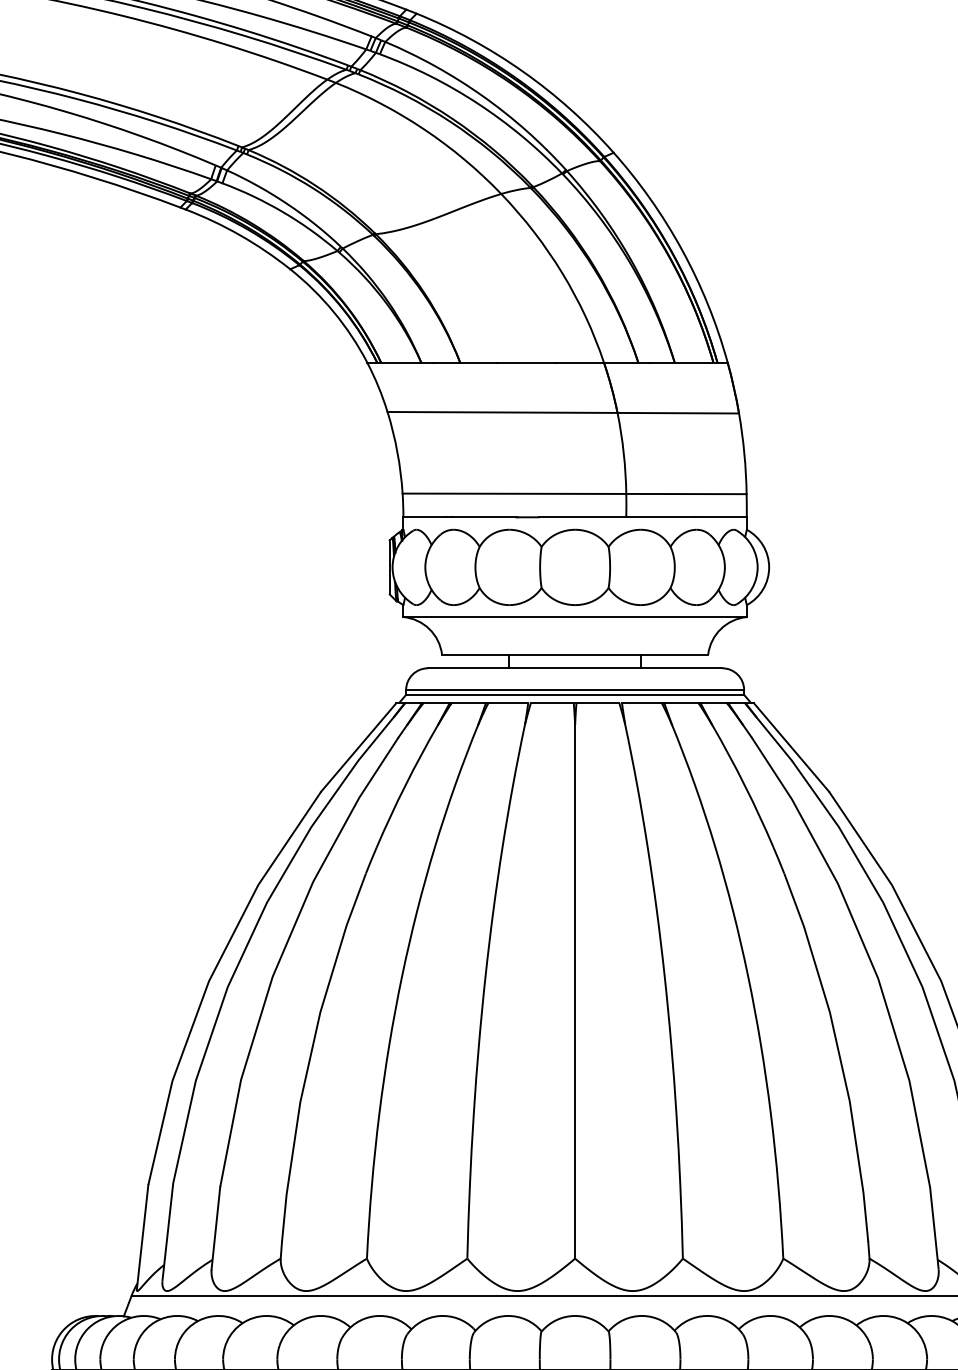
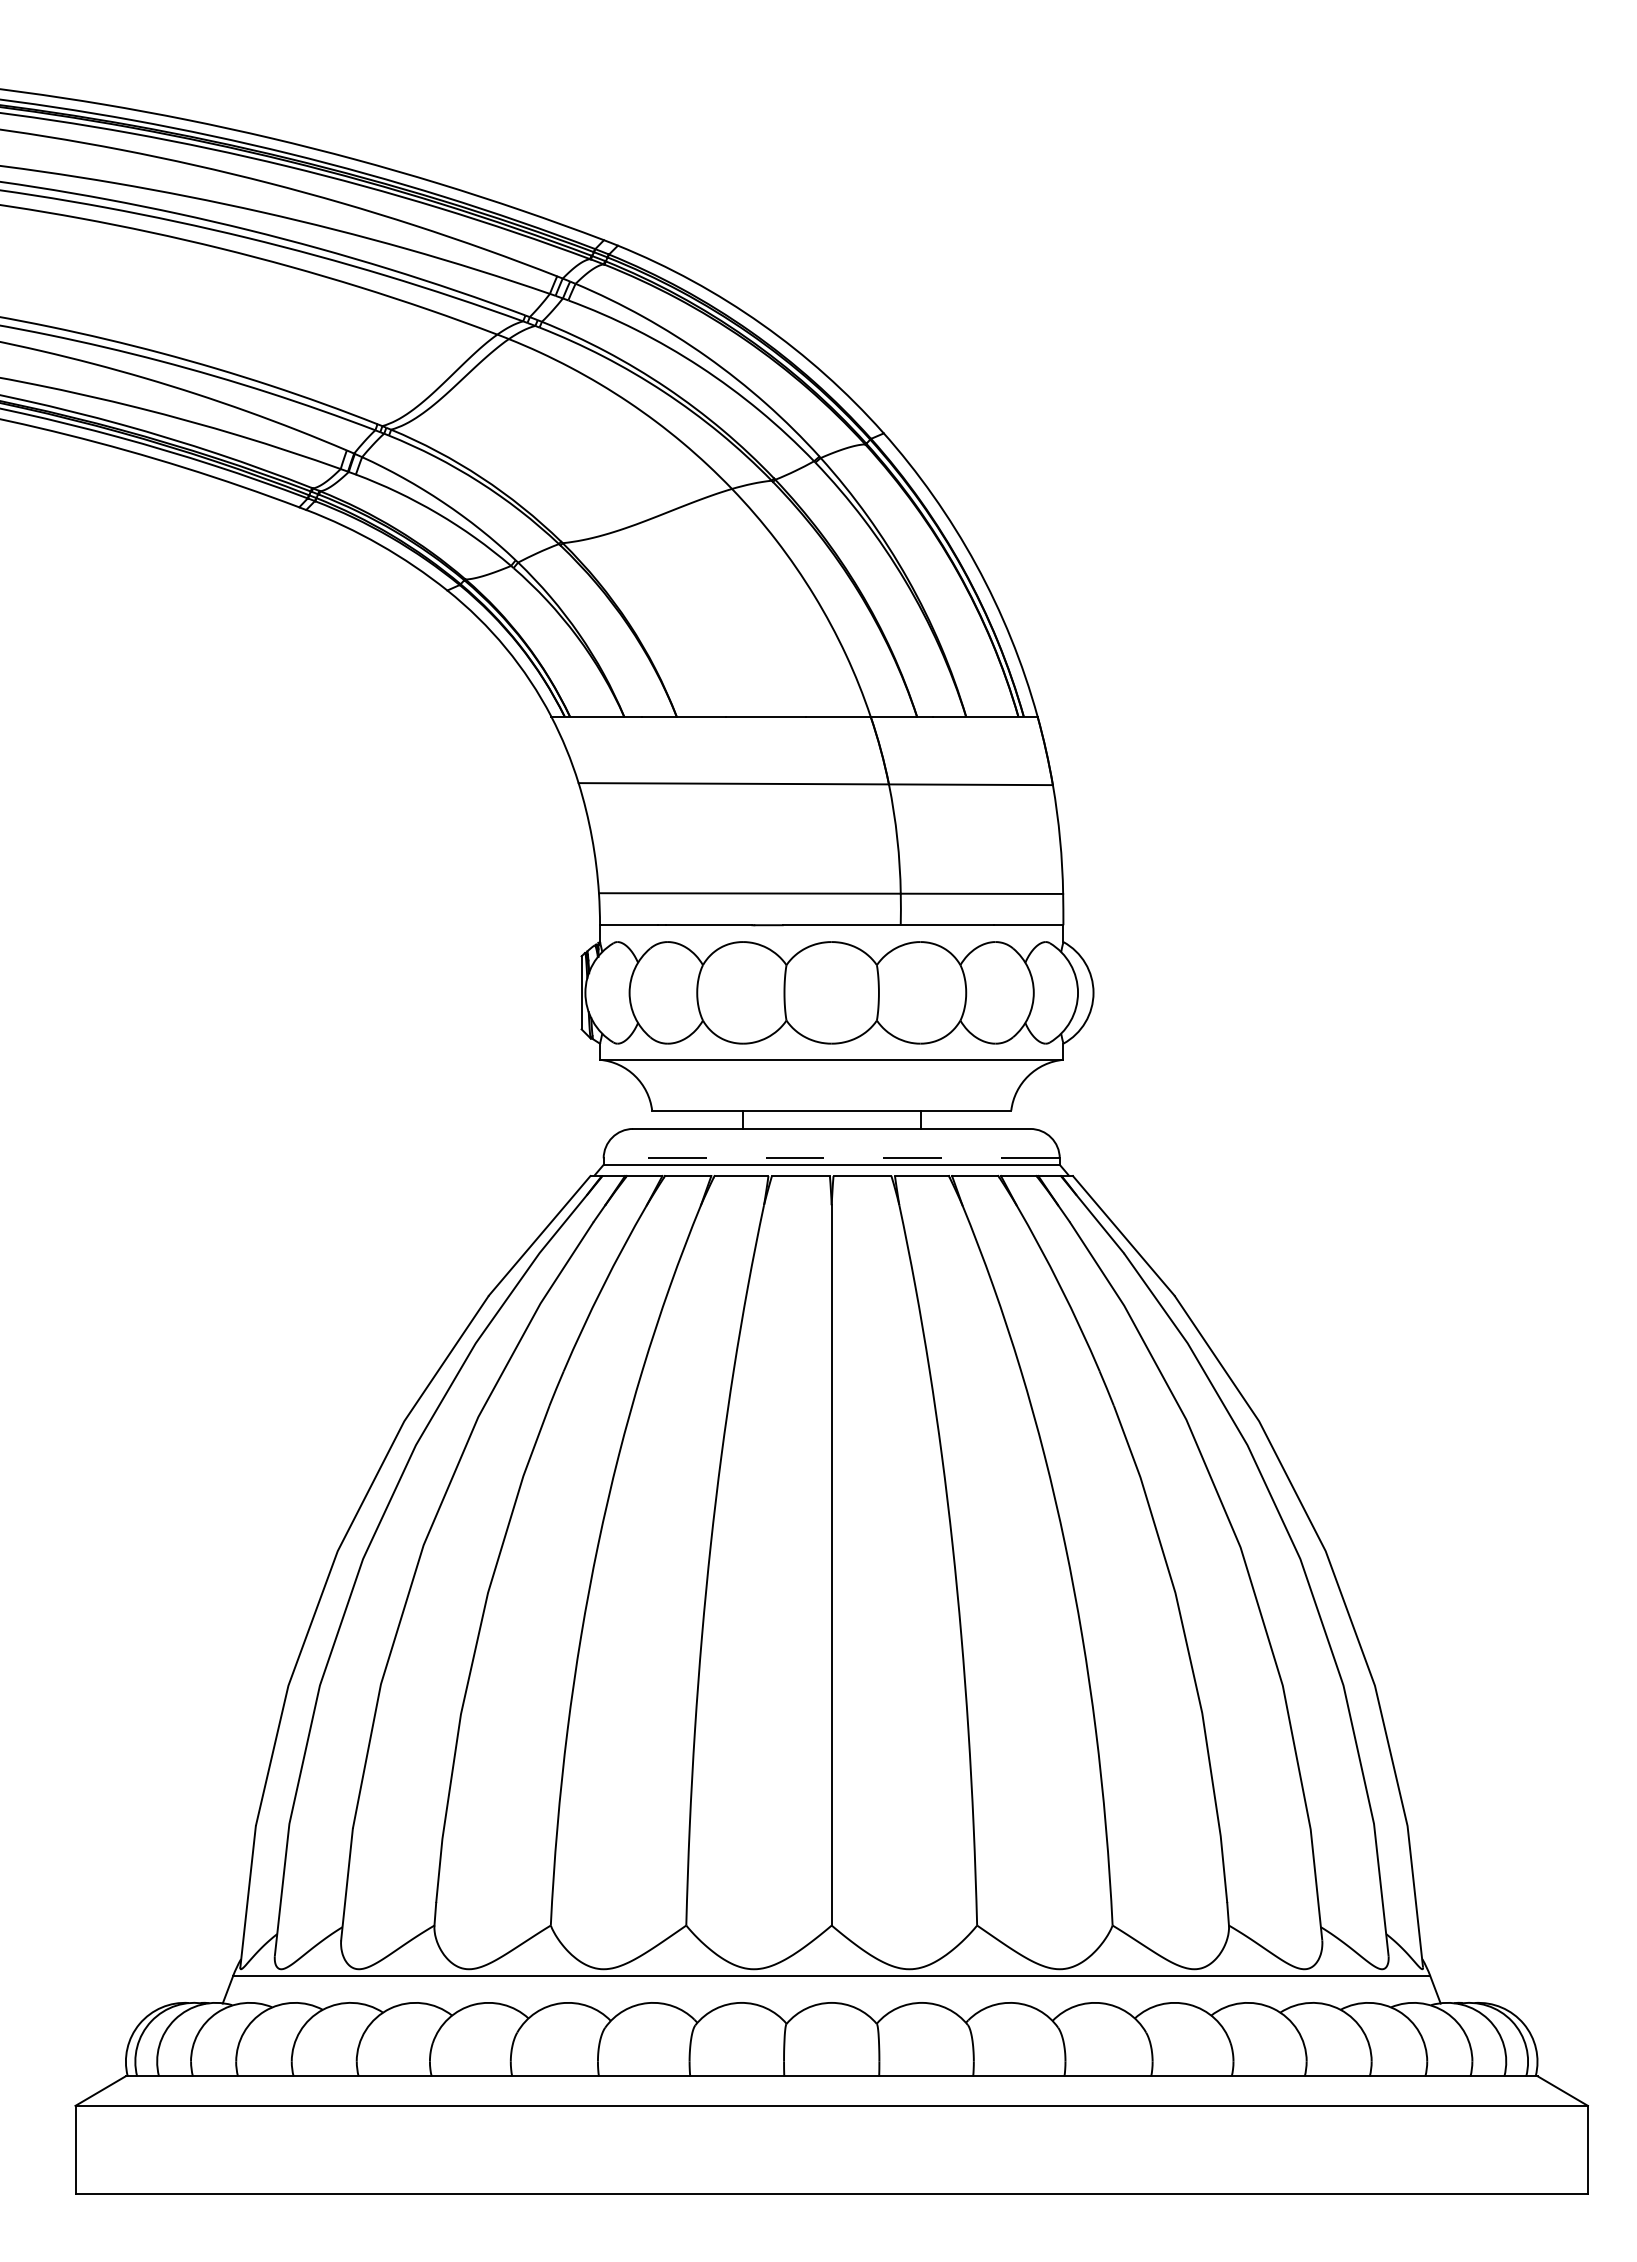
line: (574, 690) -> (831, 1158), solid -> dashed

